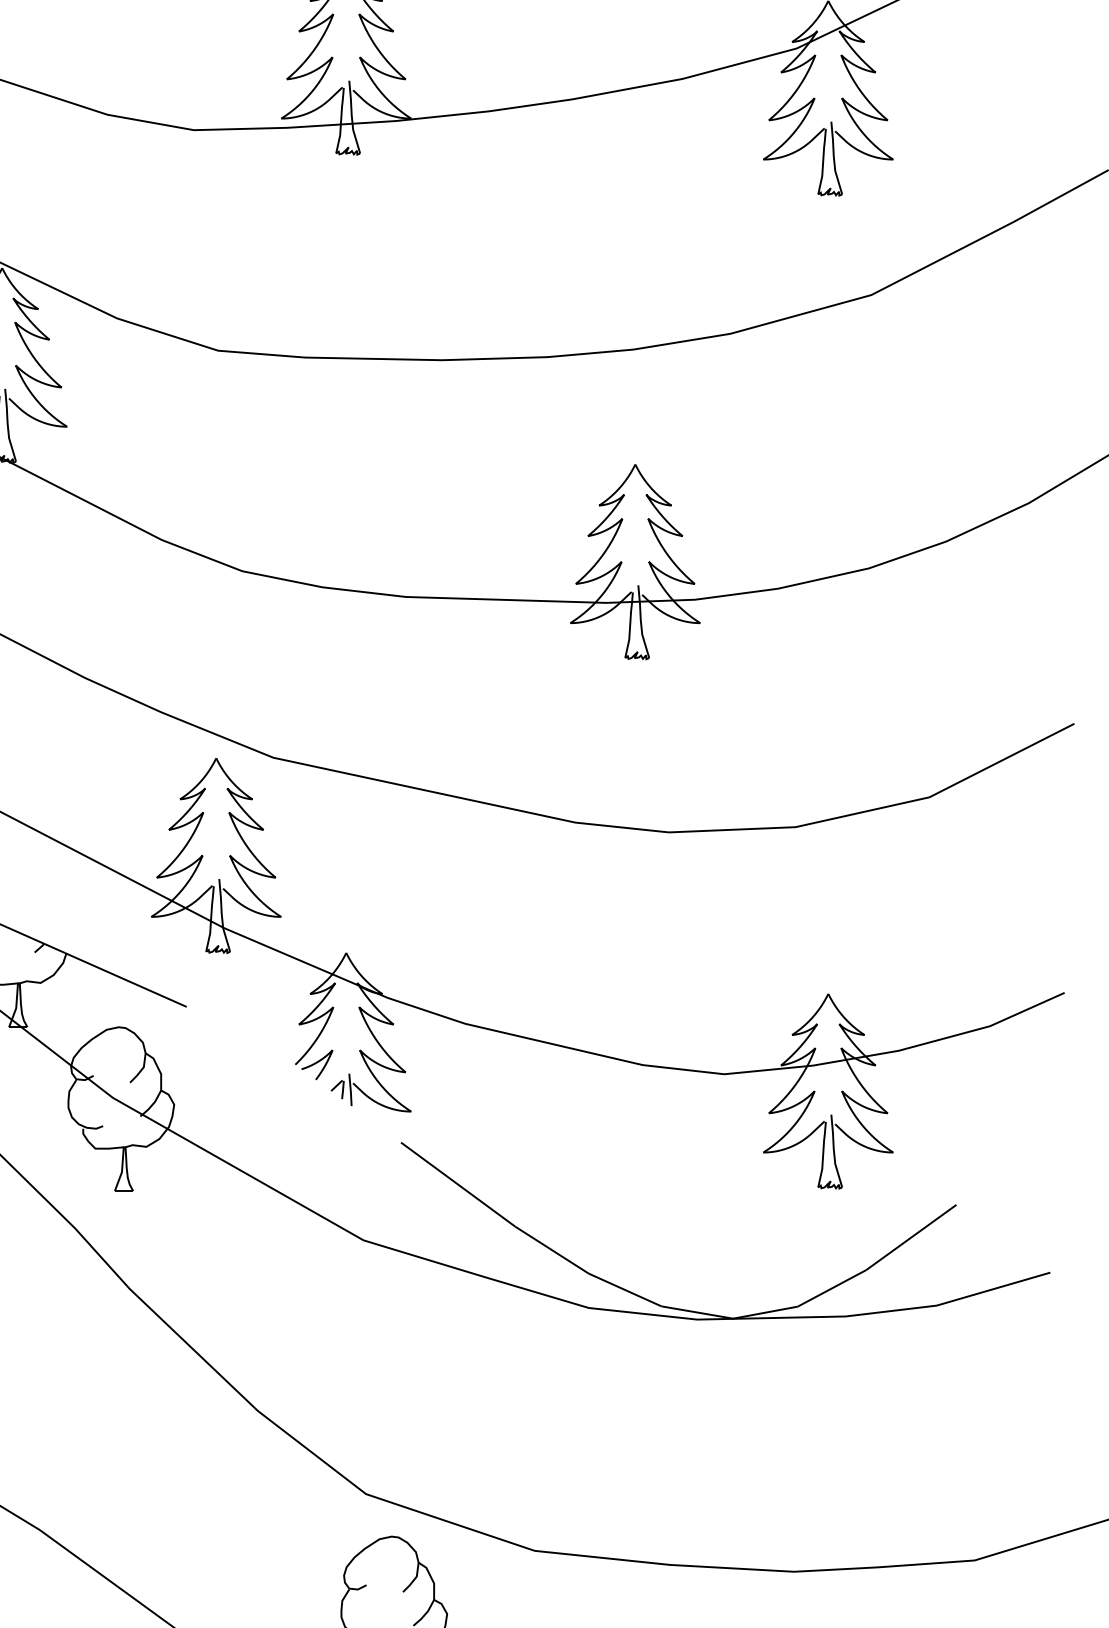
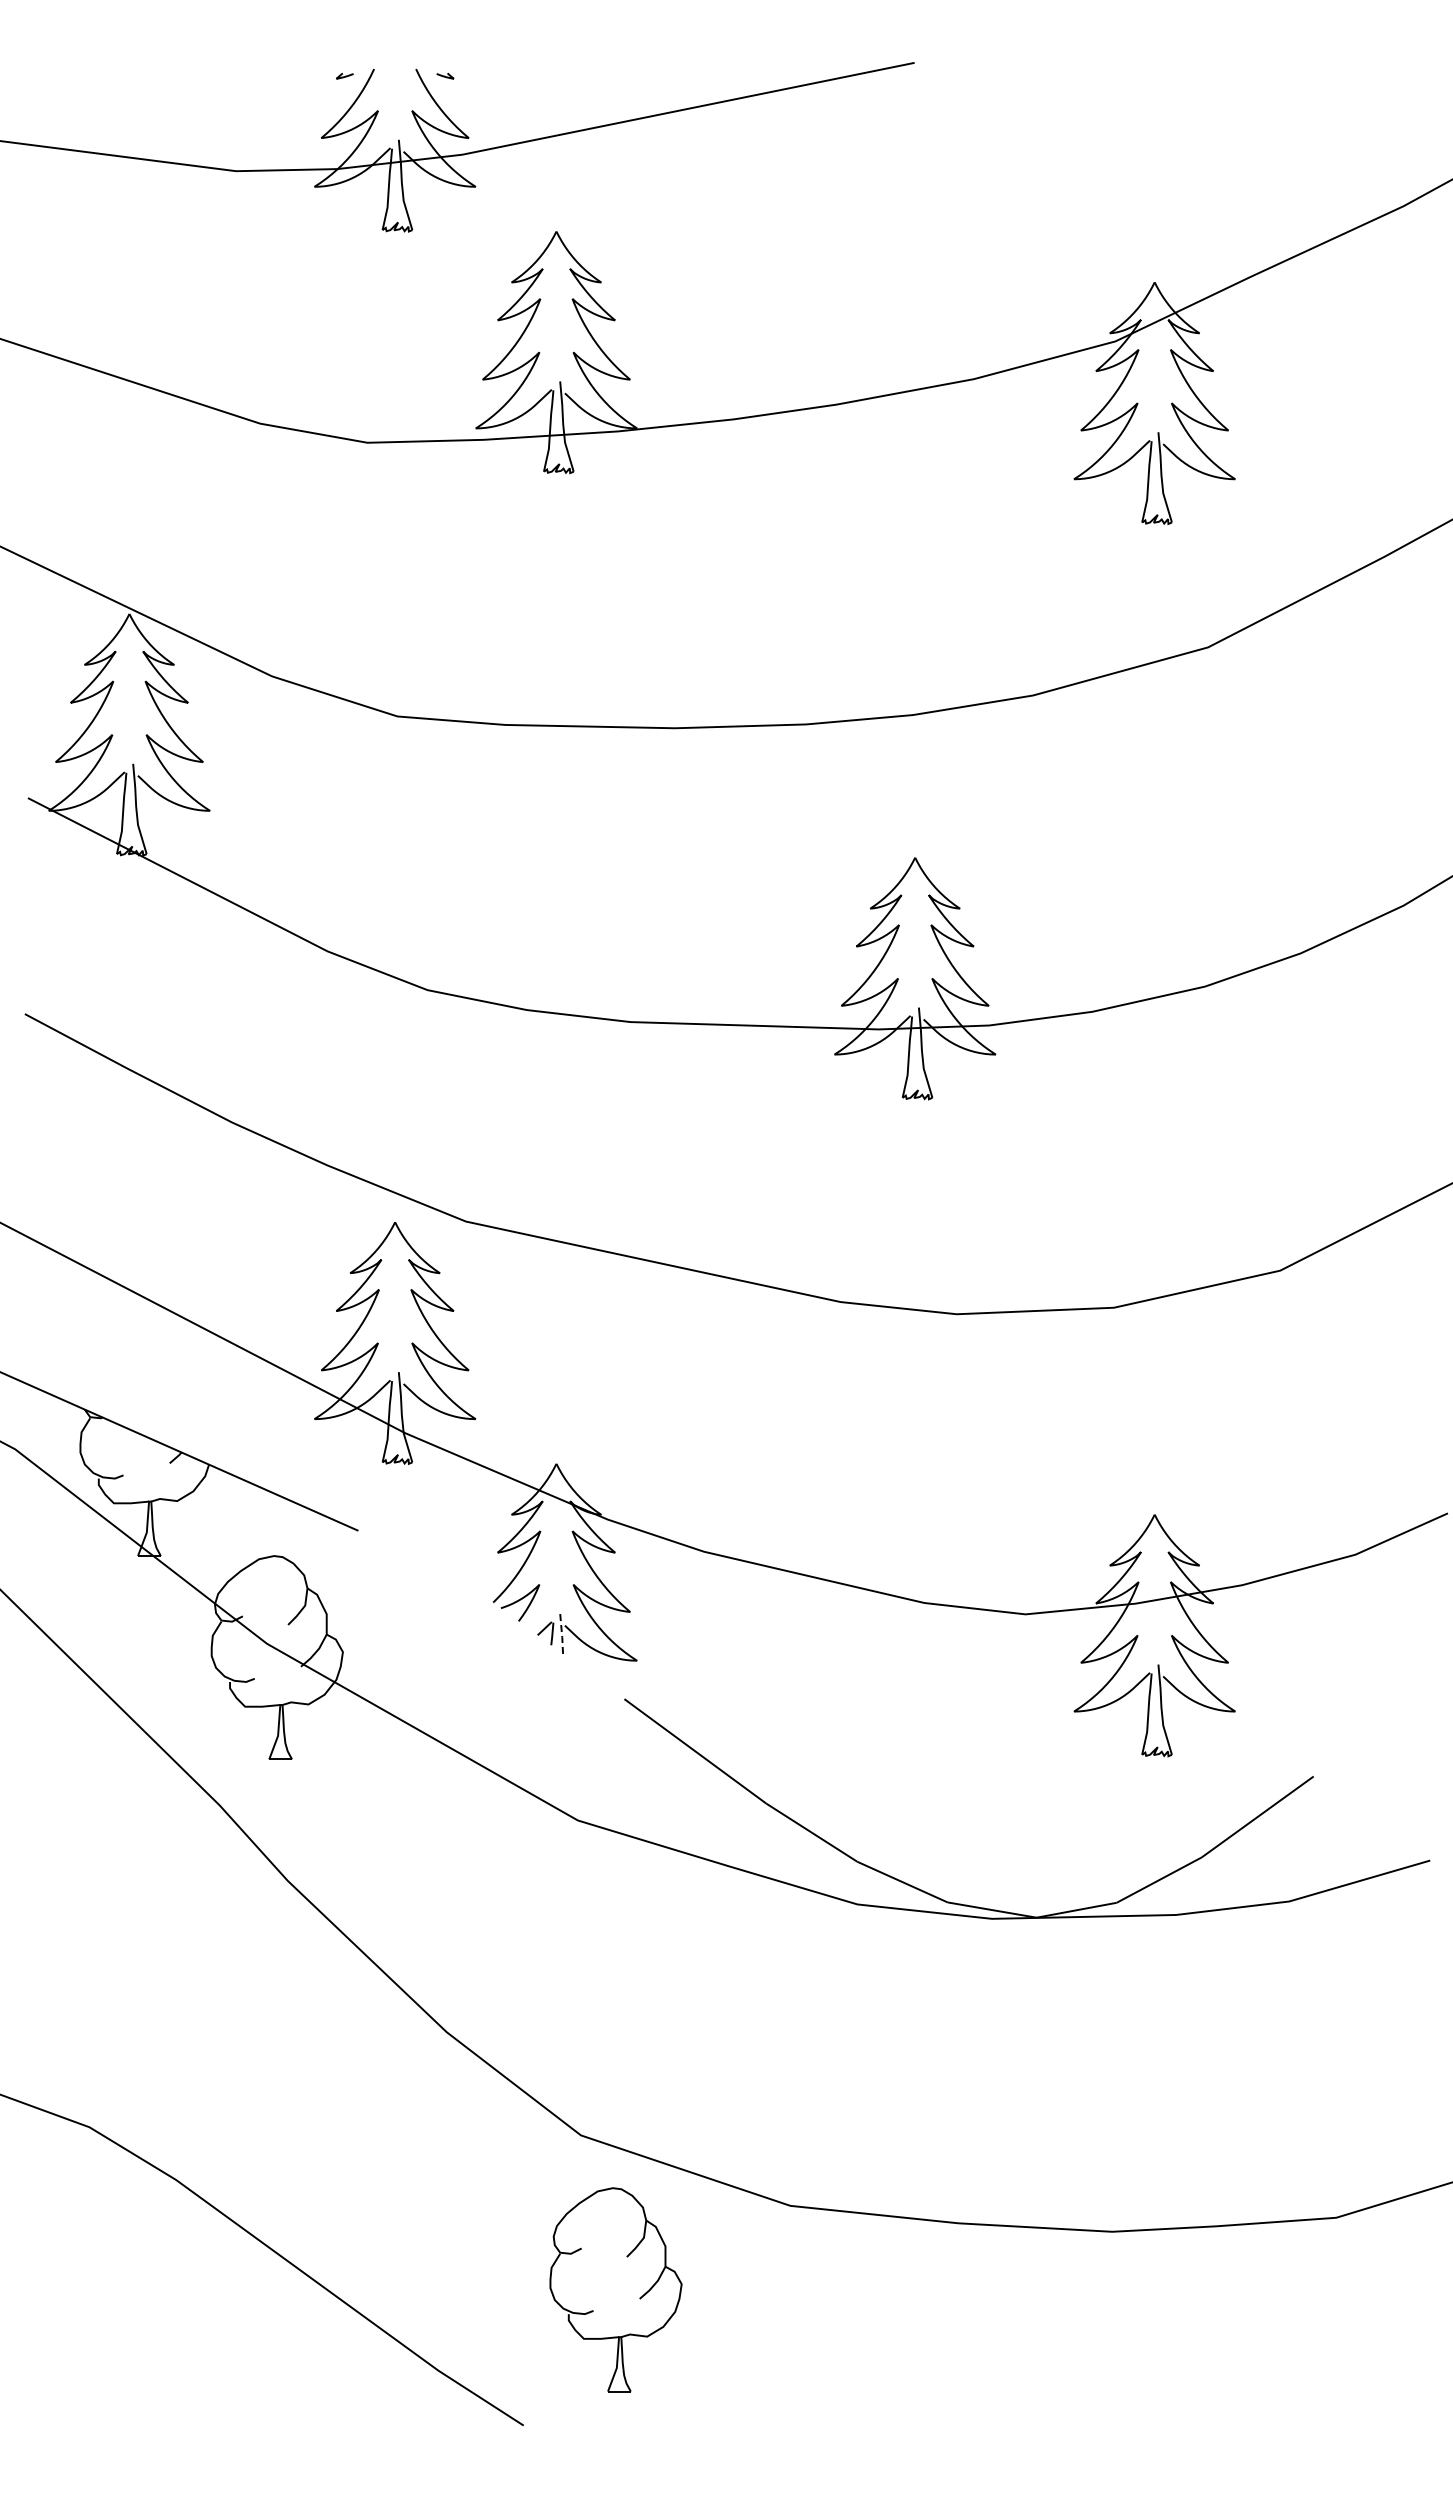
line: (351, 1090) -> (562, 1634), solid -> dashed

